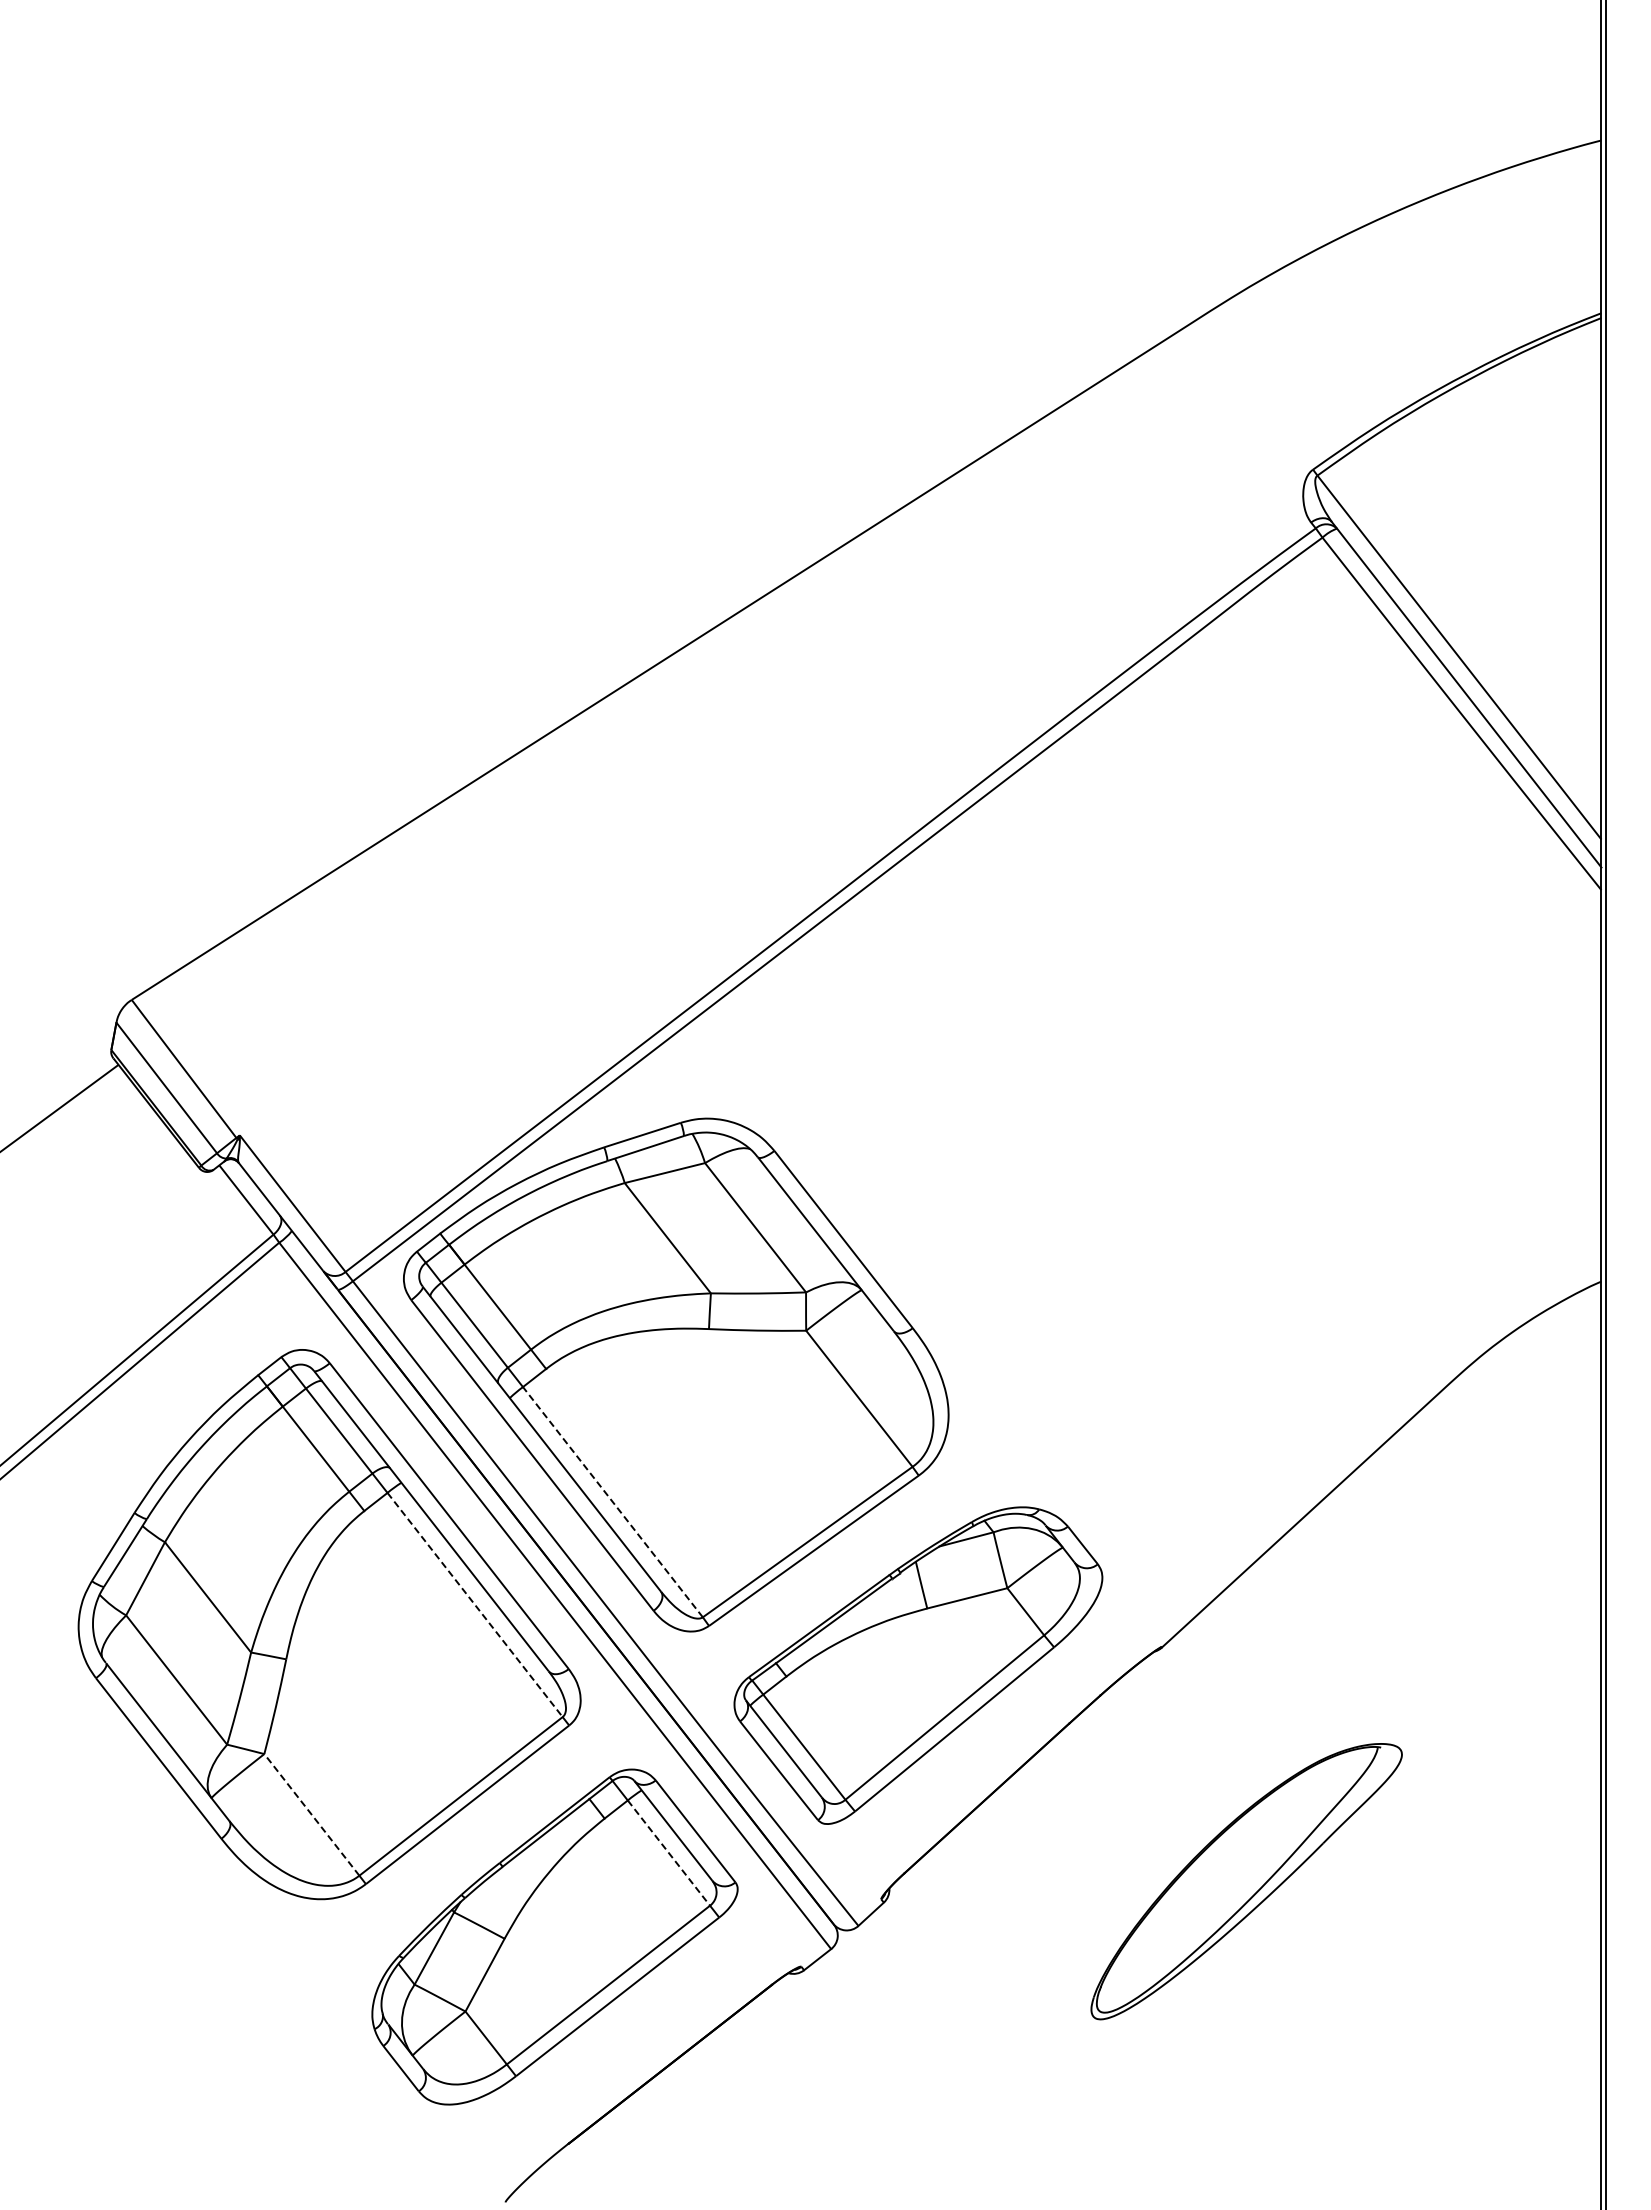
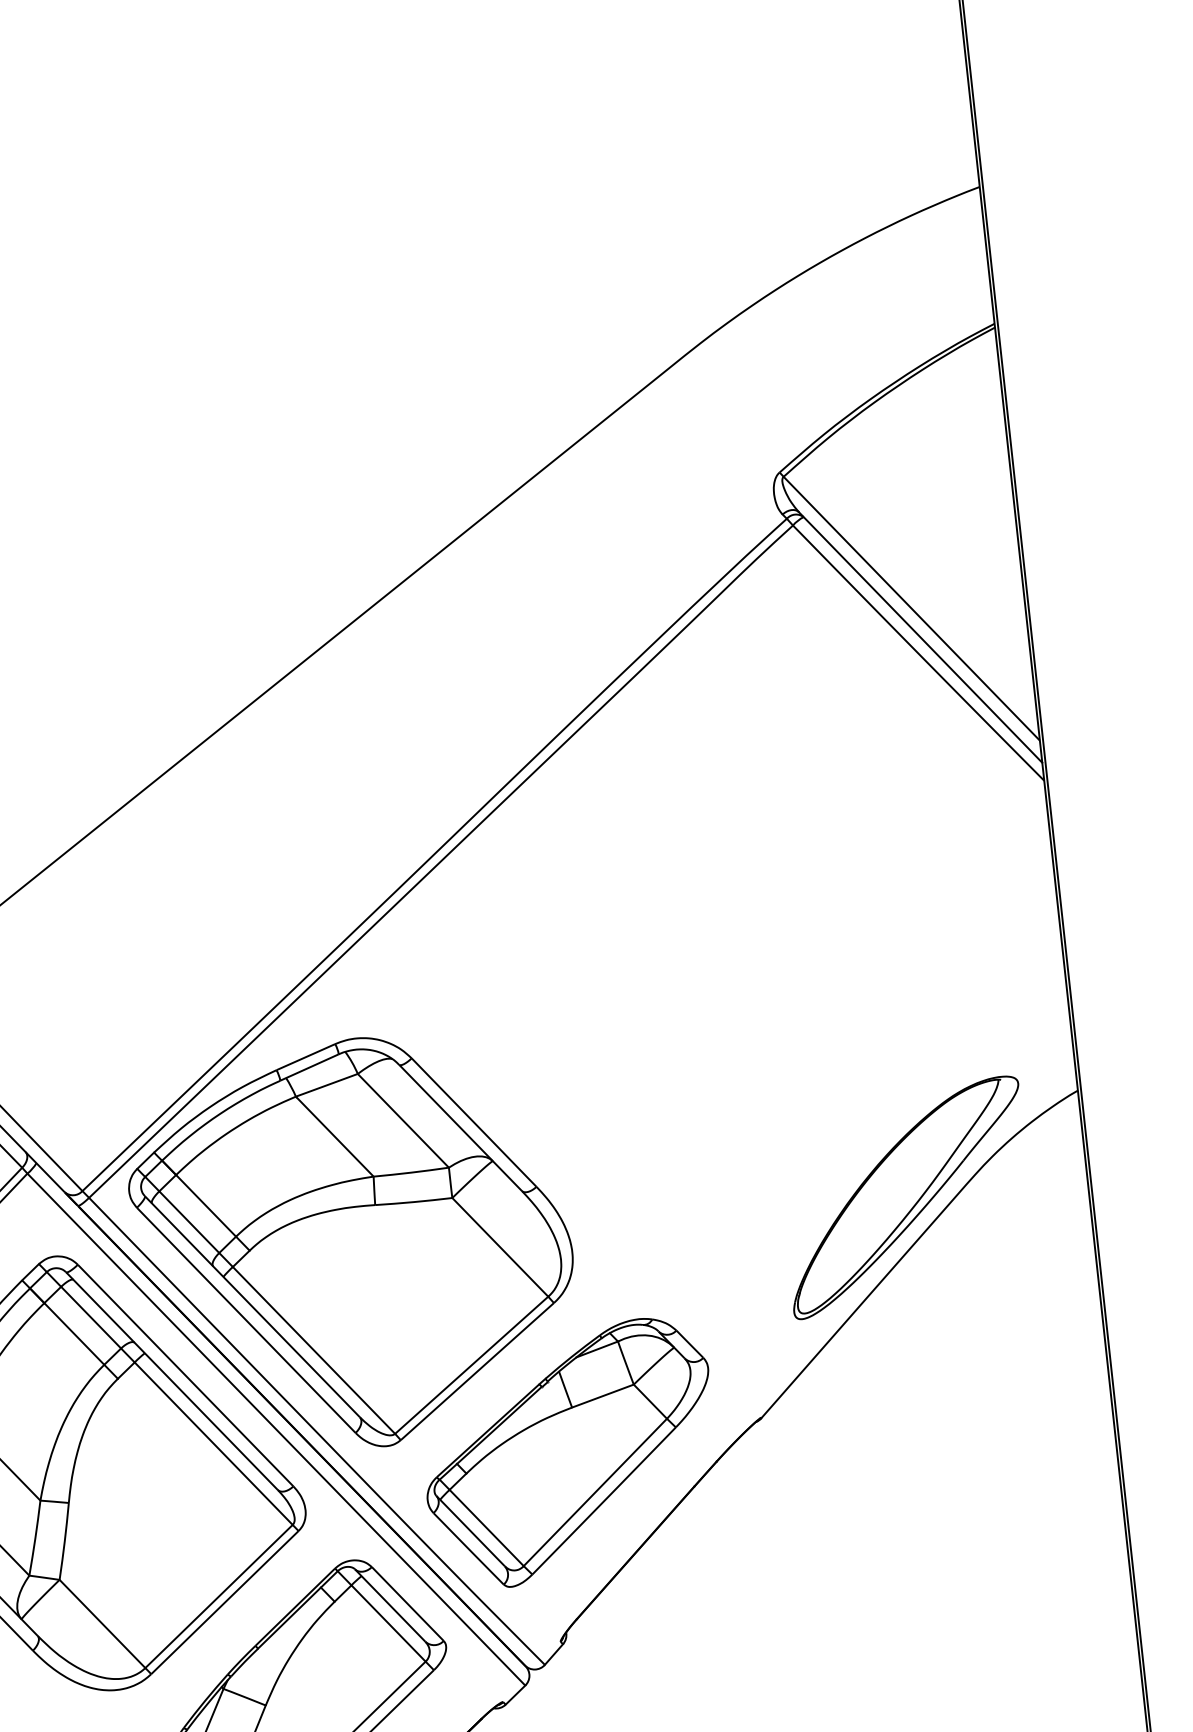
line: (612, 1501) -> (313, 1349), dashed -> solid
line: (475, 1605) -> (214, 1444), dashed -> solid
line: (311, 1814) -> (102, 1623), dashed -> solid
line: (668, 1853) -> (388, 1623), dashed -> solid
part: (1246, 1881) -> (906, 1197), moved

